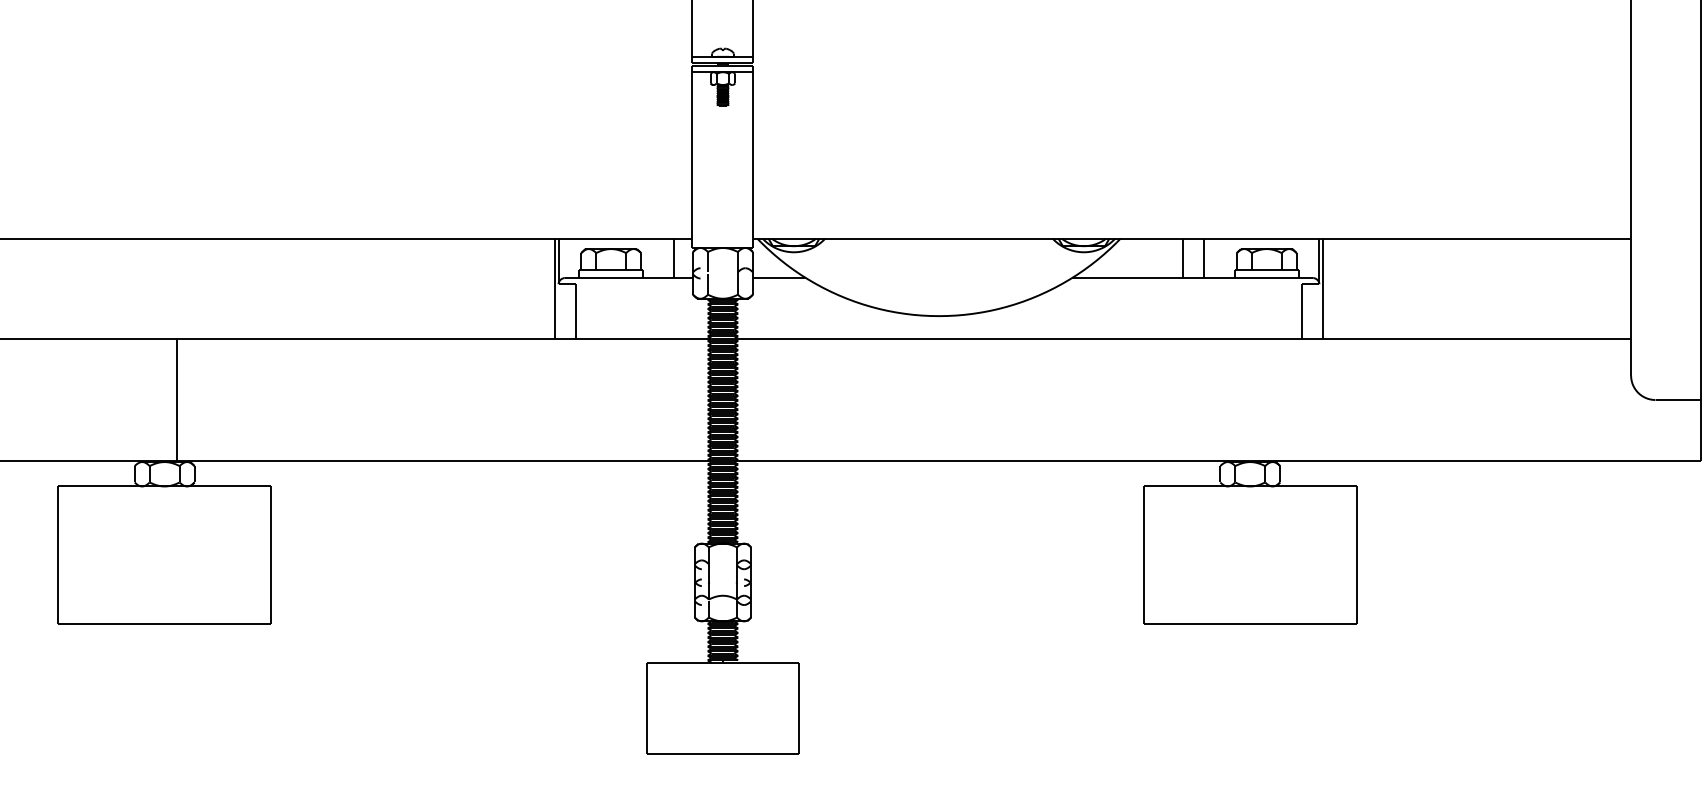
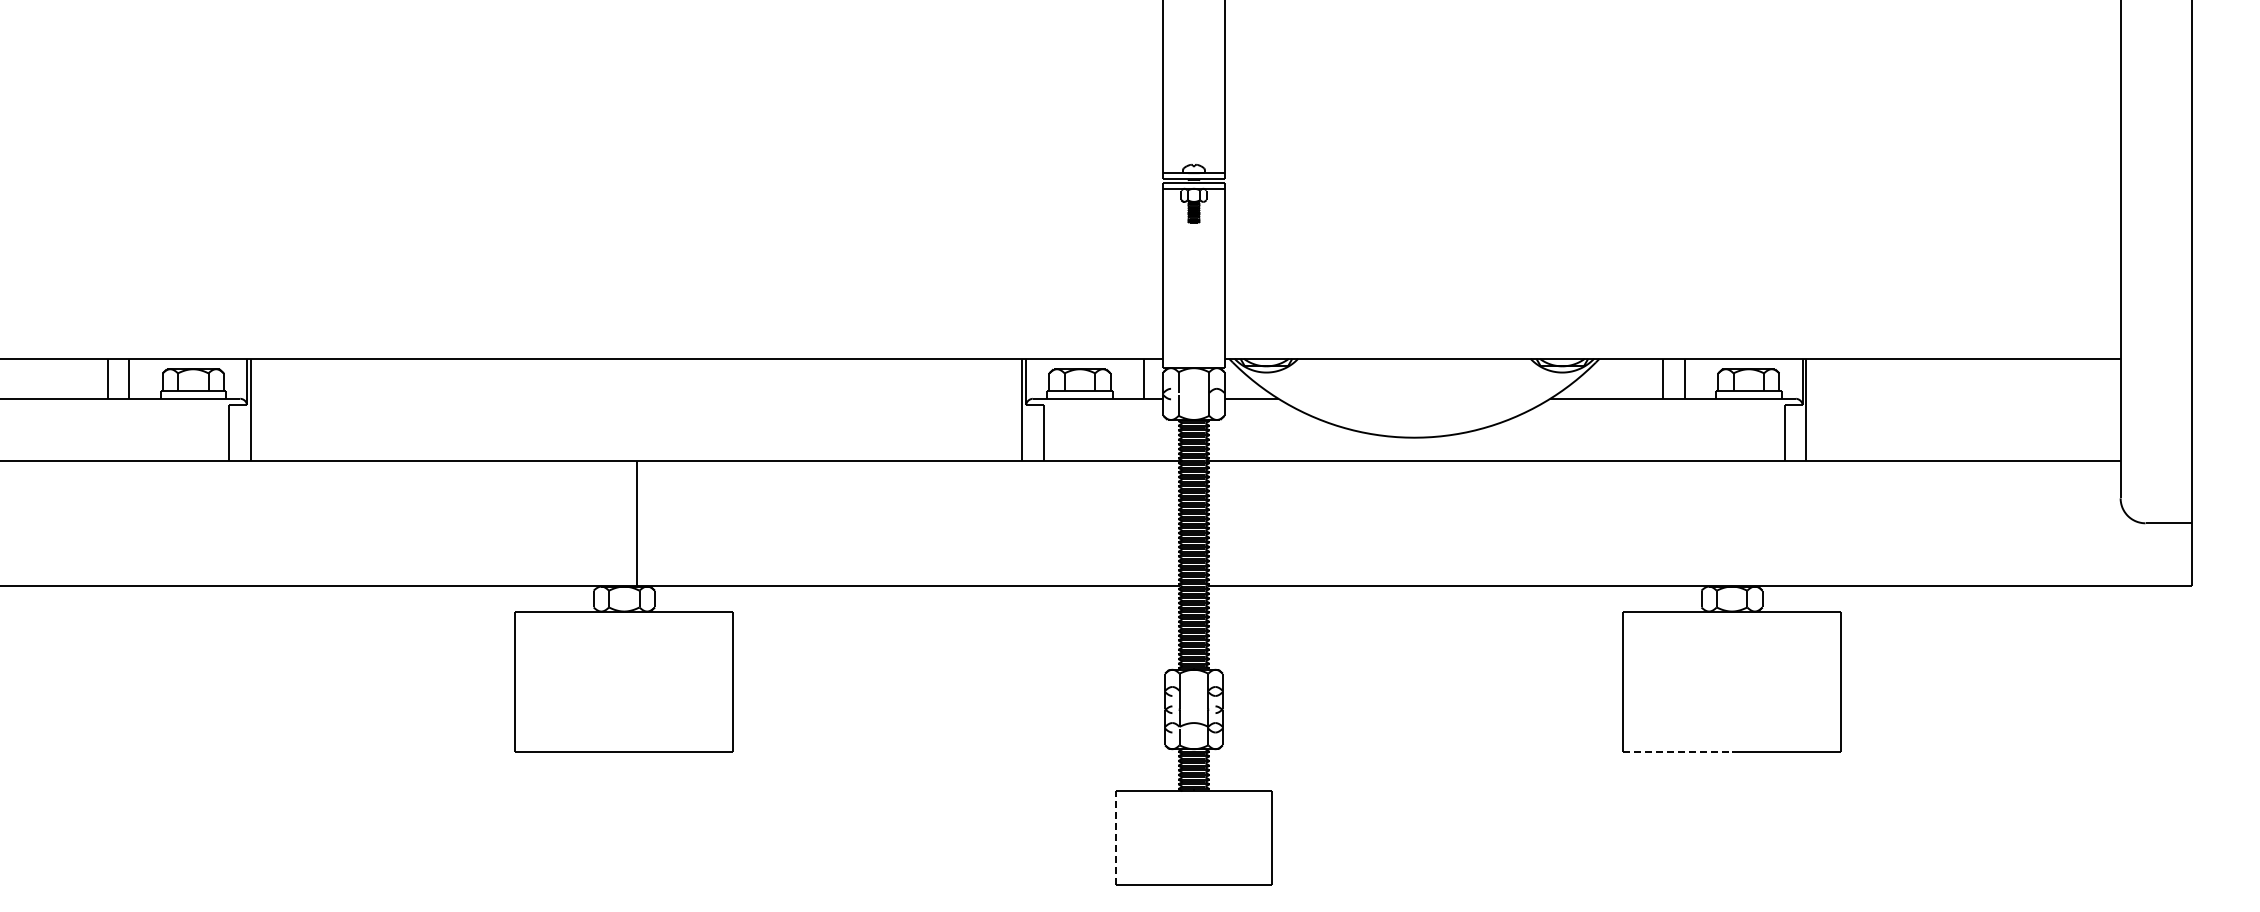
line: (1197, 623) -> (1678, 751), solid -> dashed
line: (647, 708) -> (1116, 838), solid -> dashed

